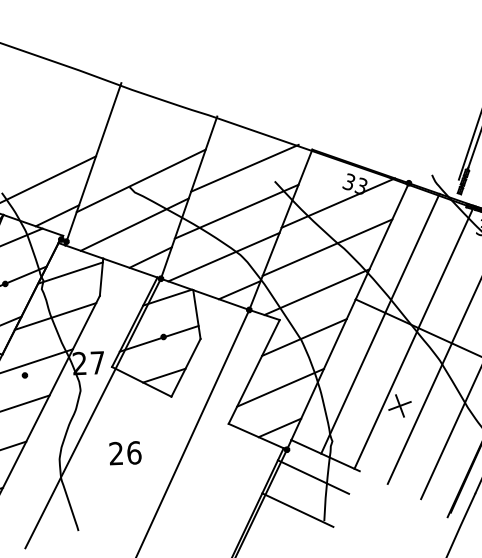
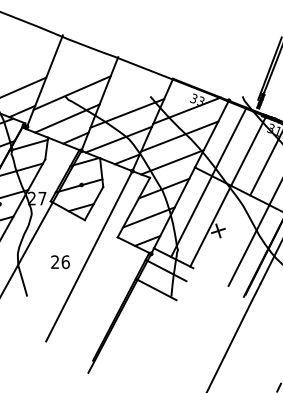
line: (245, 167) -> (133, 87), removed
line: (419, 412) -> (229, 235), removed
text: (125, 452) -> (60, 261), moved

